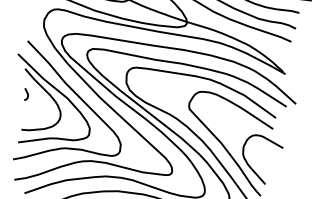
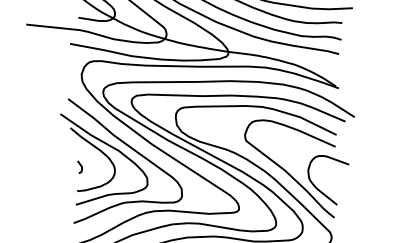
line: (26, 92) -> (79, 165), moved

